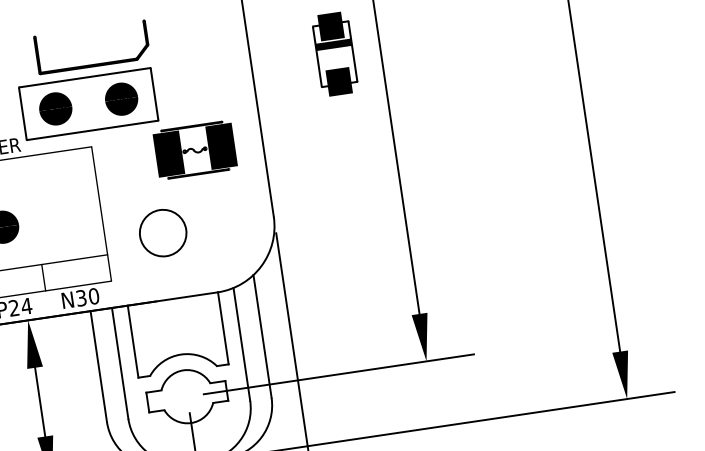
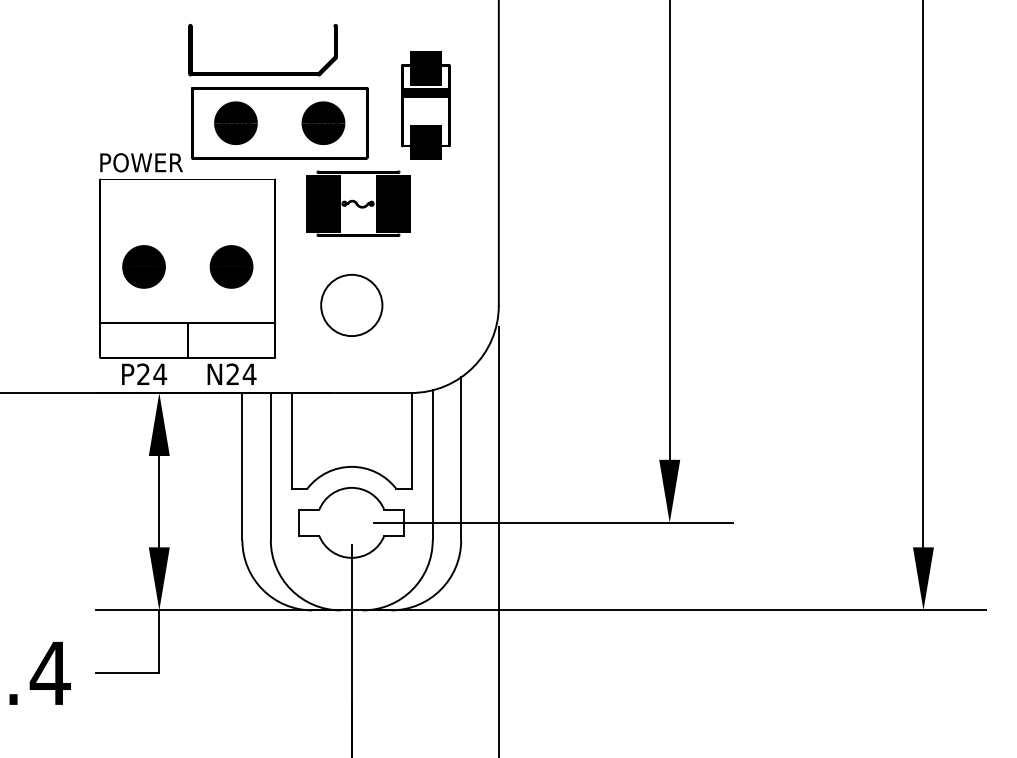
part: (334, 54) -> (425, 105), moved
part: (94, 64) -> (262, 72), moved
part: (195, 150) -> (358, 203), moved
part: (68, 217) -> (231, 266), added
text: (87, 297) -> (241, 374), N30 -> N24

